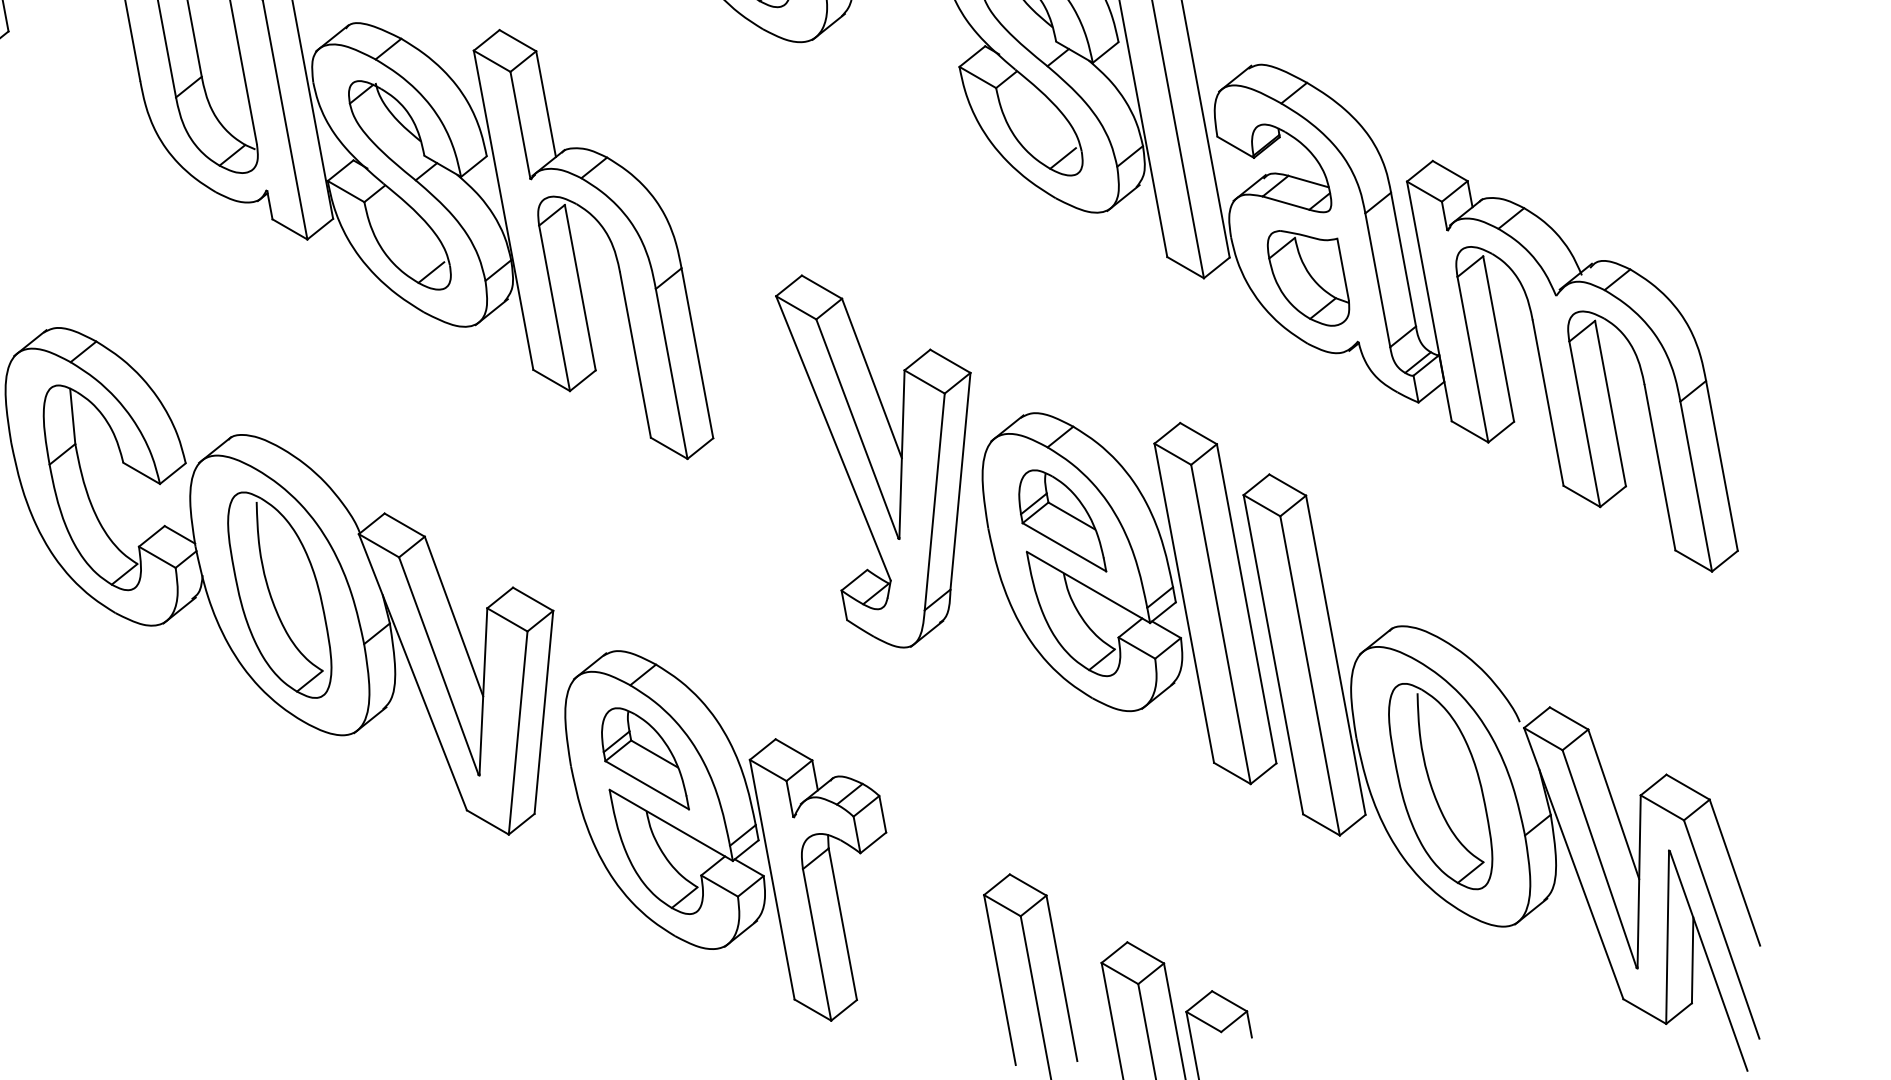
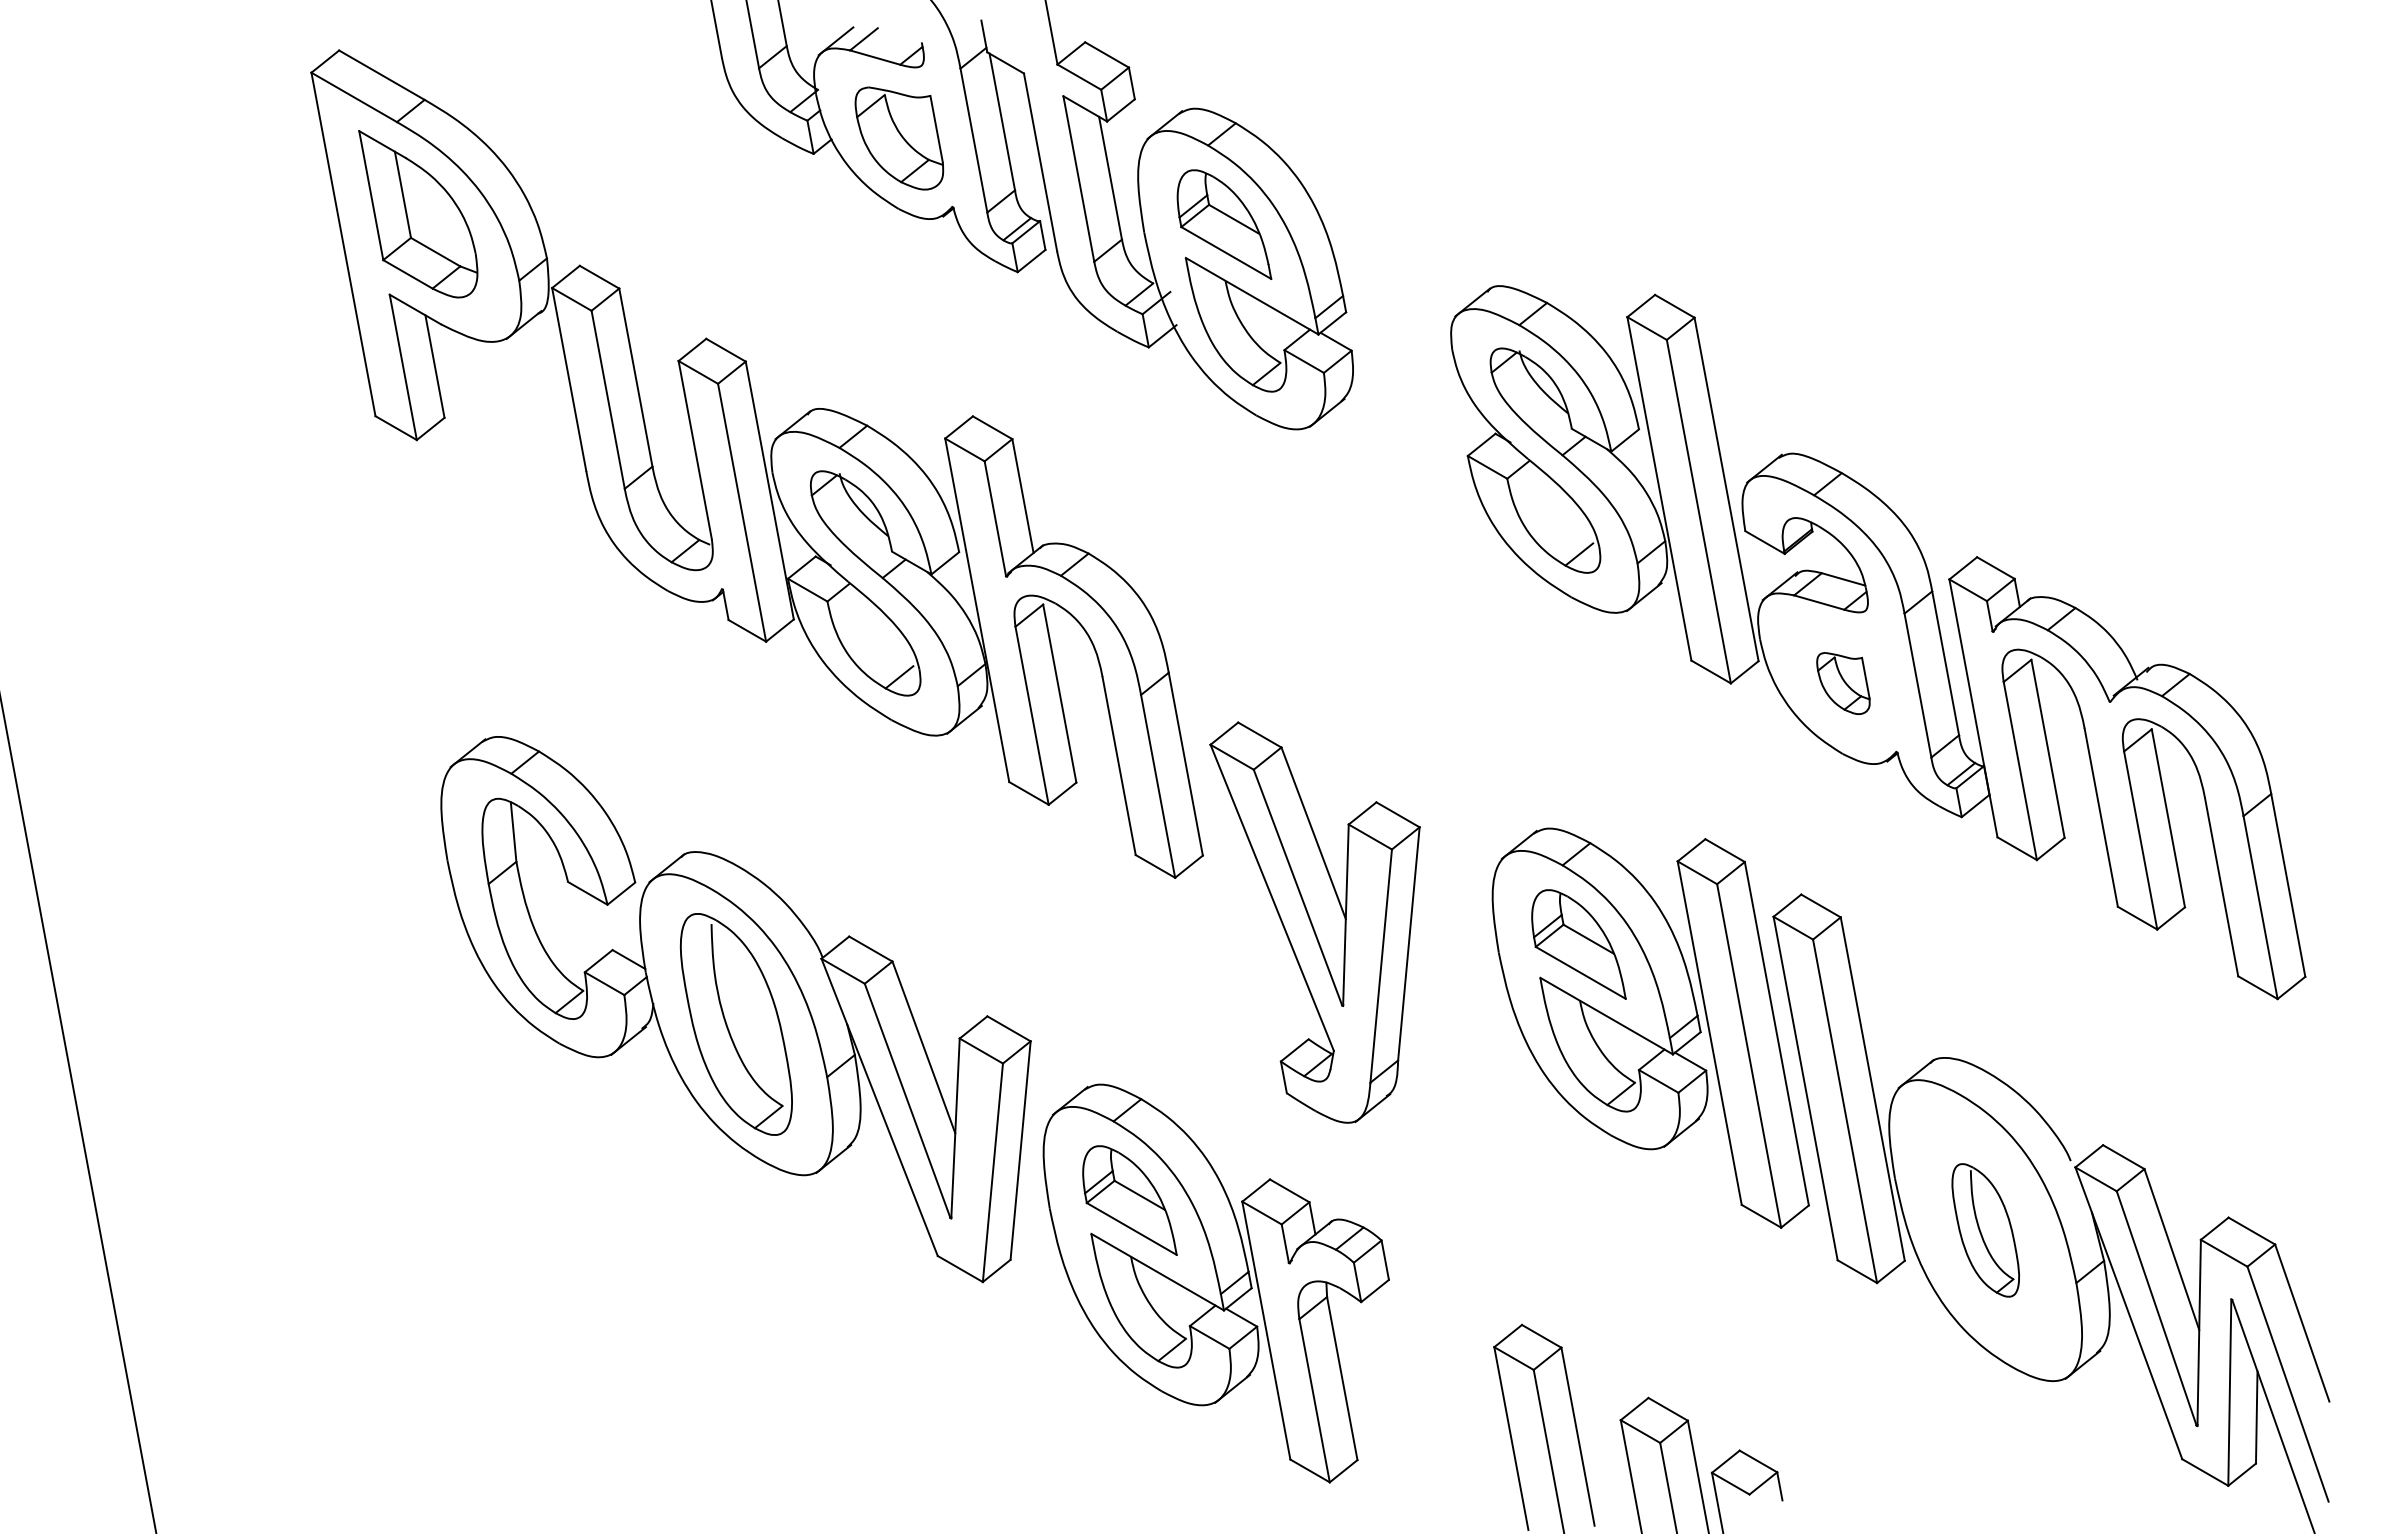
part: (1308, 278) -> (1843, 683), size x0.6
part: (872, 461) -> (1314, 922), moved
part: (1440, 786) -> (1985, 1230), size x0.6

